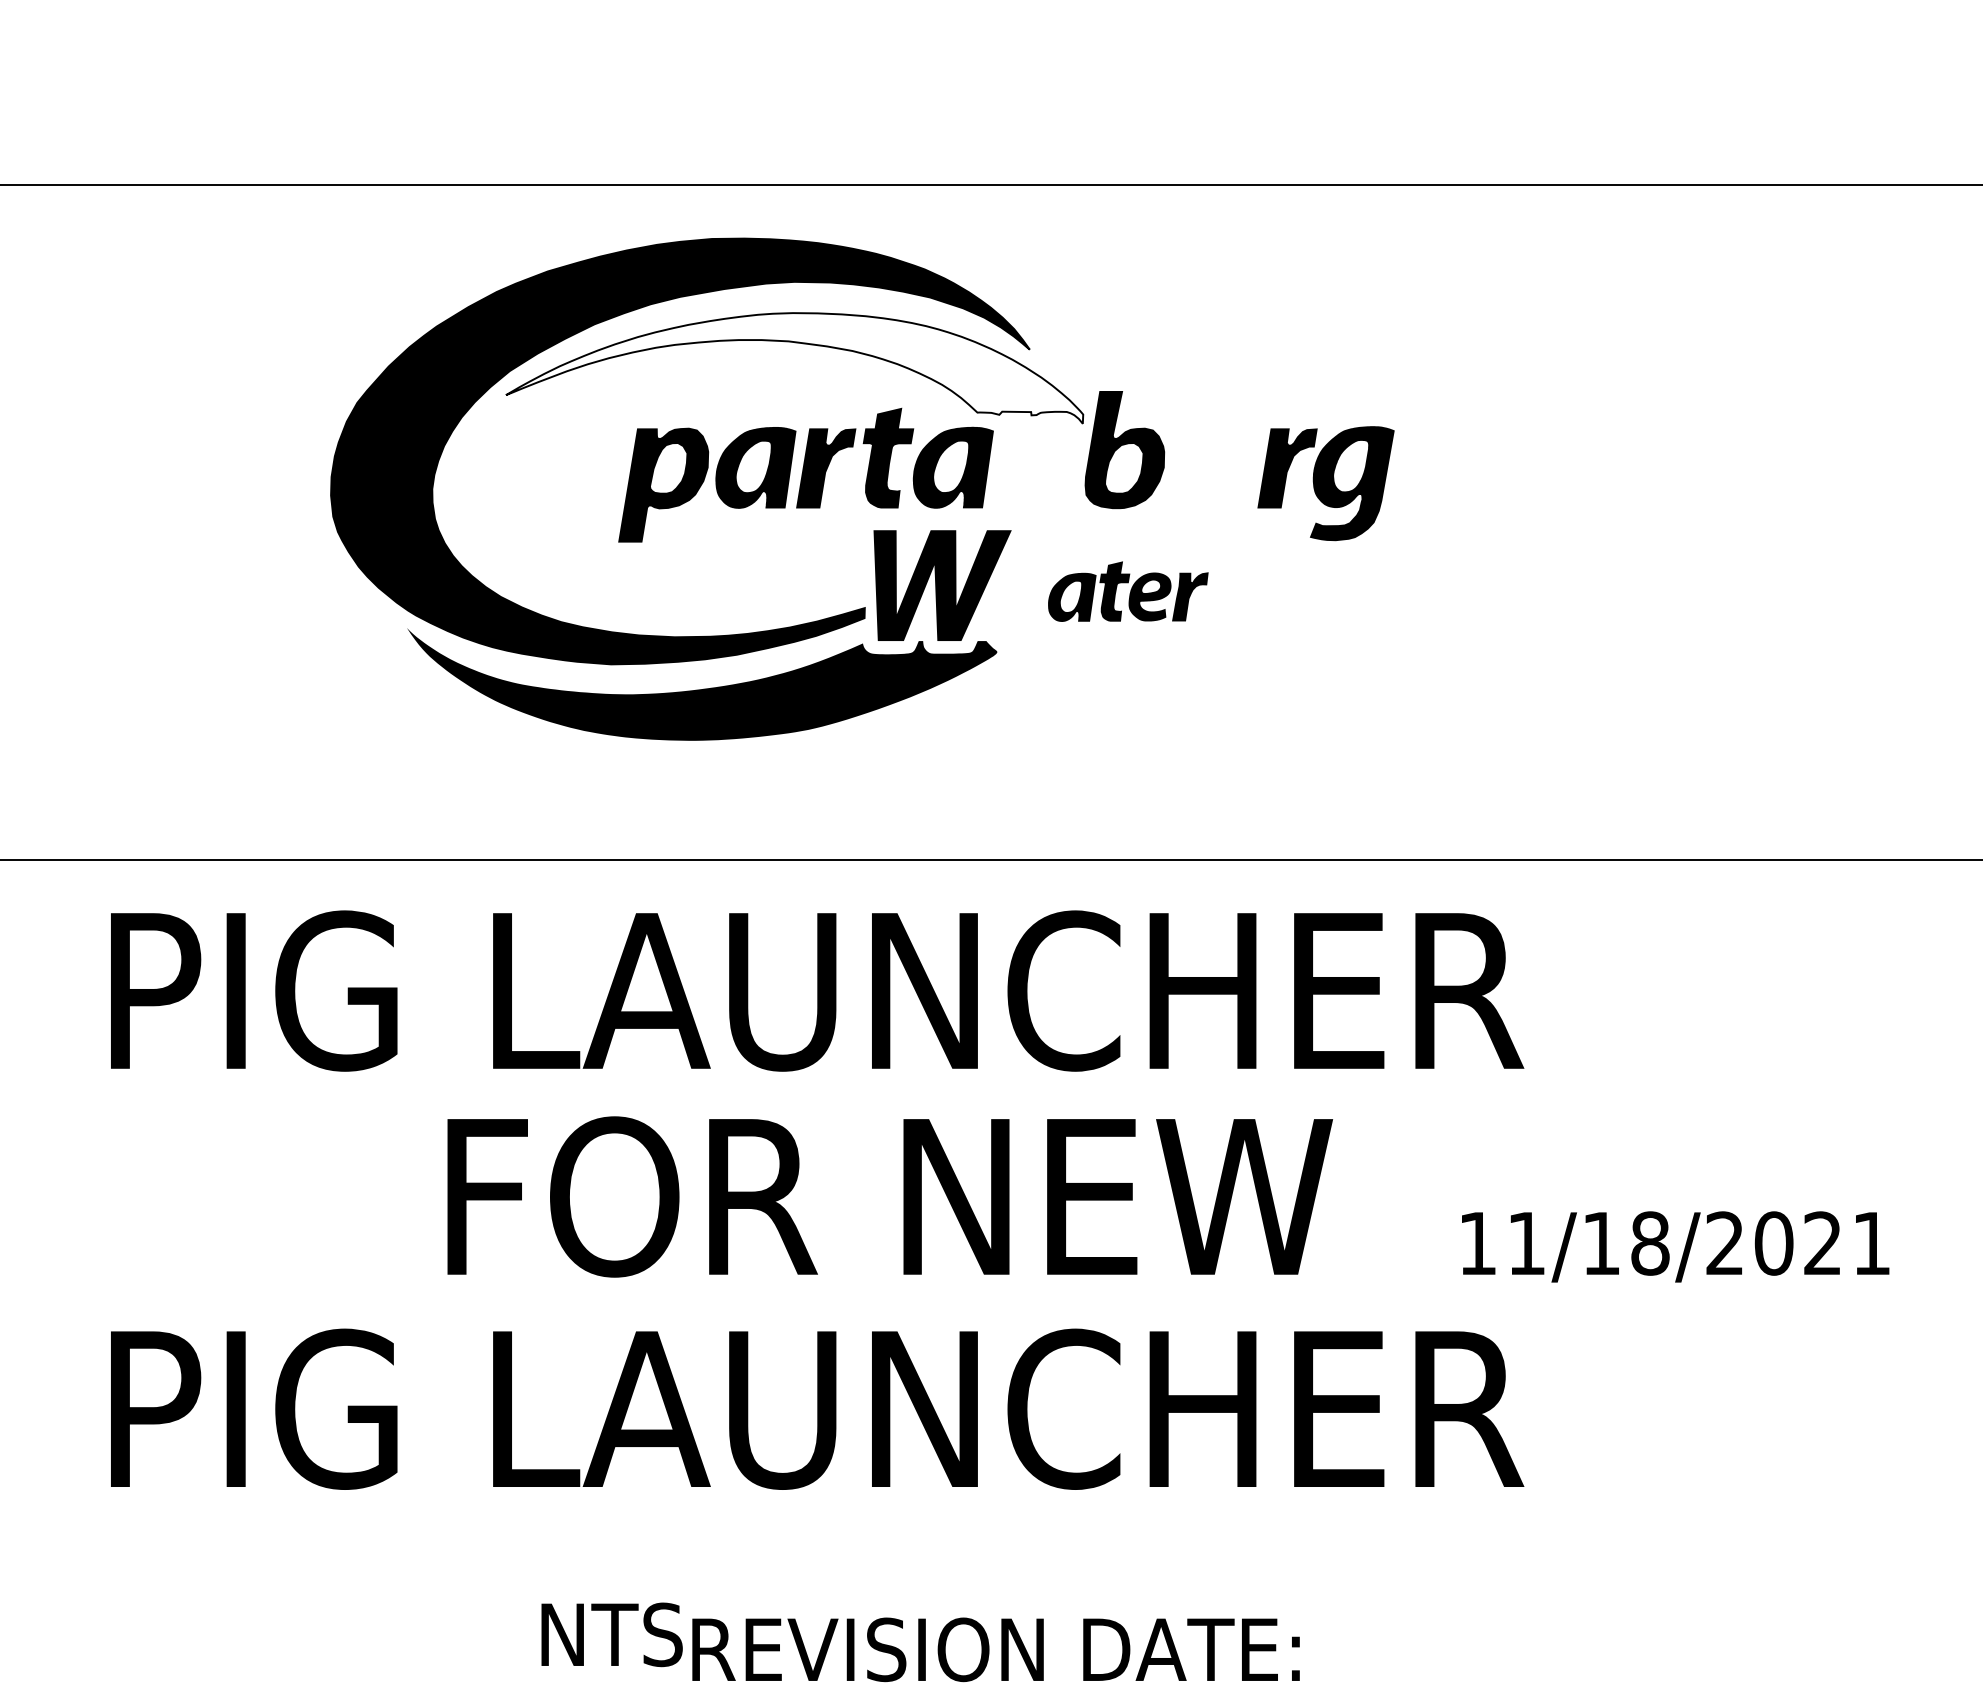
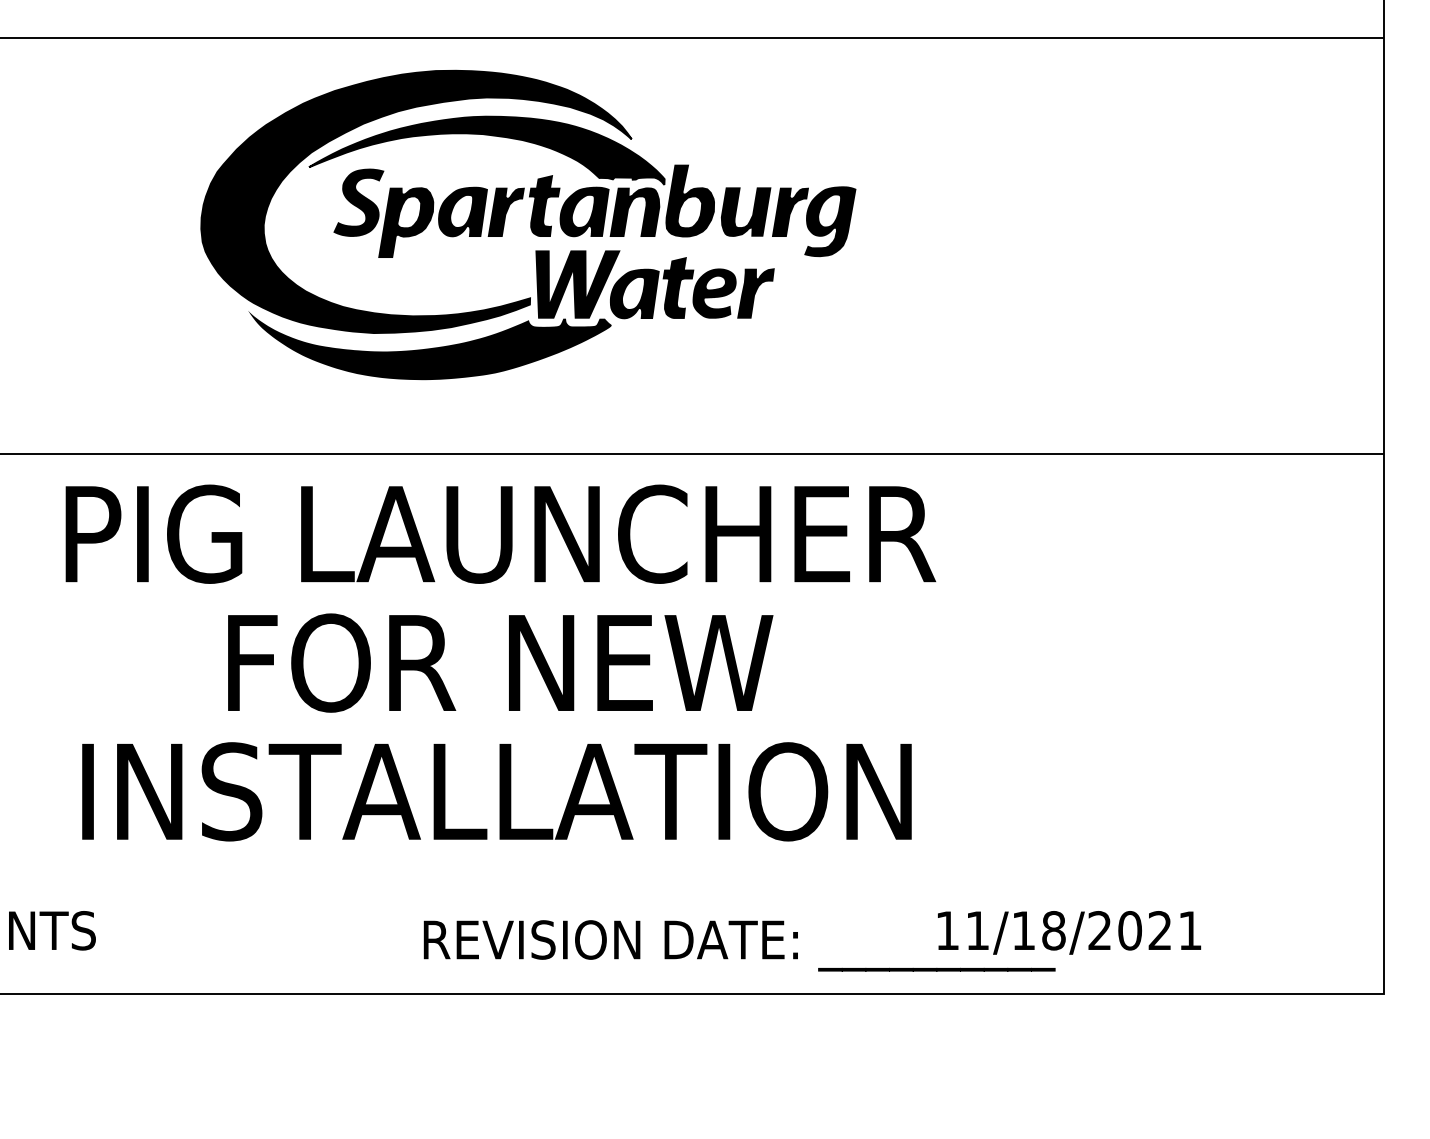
fill: (794, 367) -> (486, 150), added
fill: (586, 452) -> (358, 202), added
fill: (1214, 467) -> (745, 211), added
fill: (1034, 468) -> (634, 212), added
part: (1128, 592) -> (692, 288), size x1.67
text: (889, 1196) -> (500, 662), moved
text: (1675, 1246) -> (1069, 932), moved
text: (816, 1408) -> (500, 791), PIG LAUNCHER -> INSTALLATION
text: (612, 1634) -> (52, 930), moved

